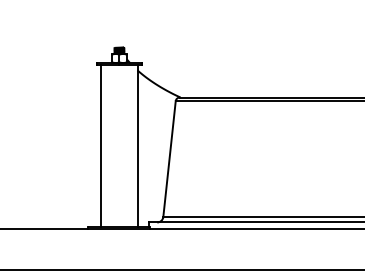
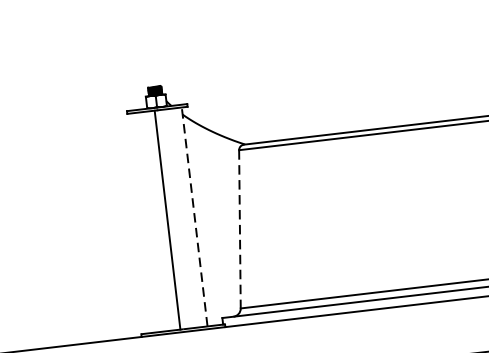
line: (137, 145) -> (194, 216), solid -> dashed
line: (101, 146) -> (167, 220), moved
line: (169, 159) -> (239, 229), solid -> dashed

